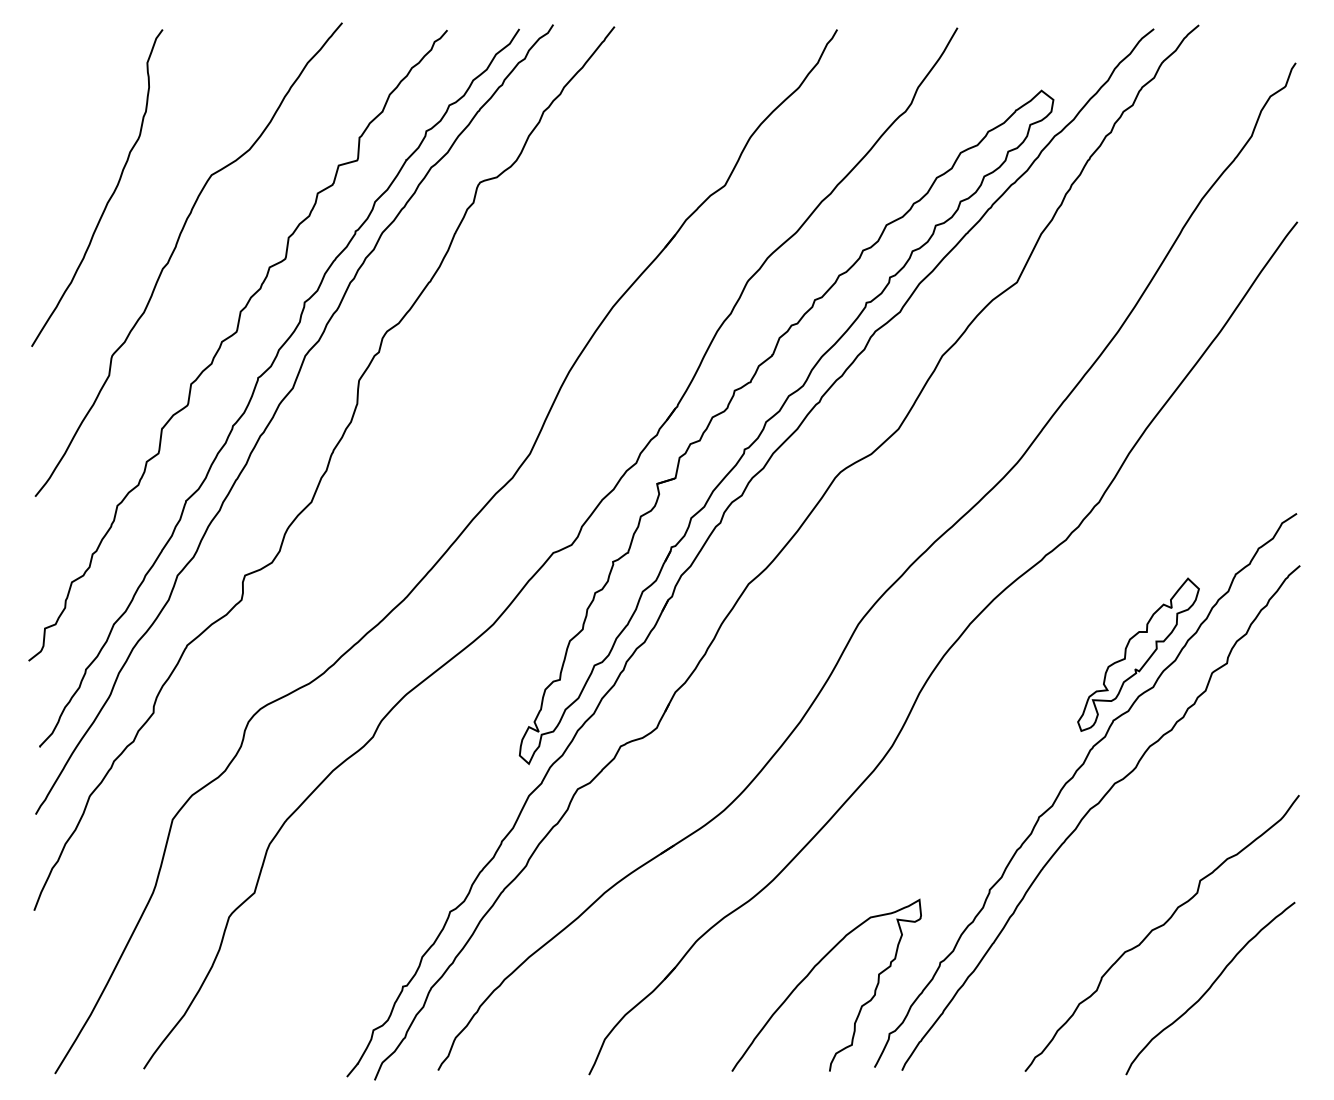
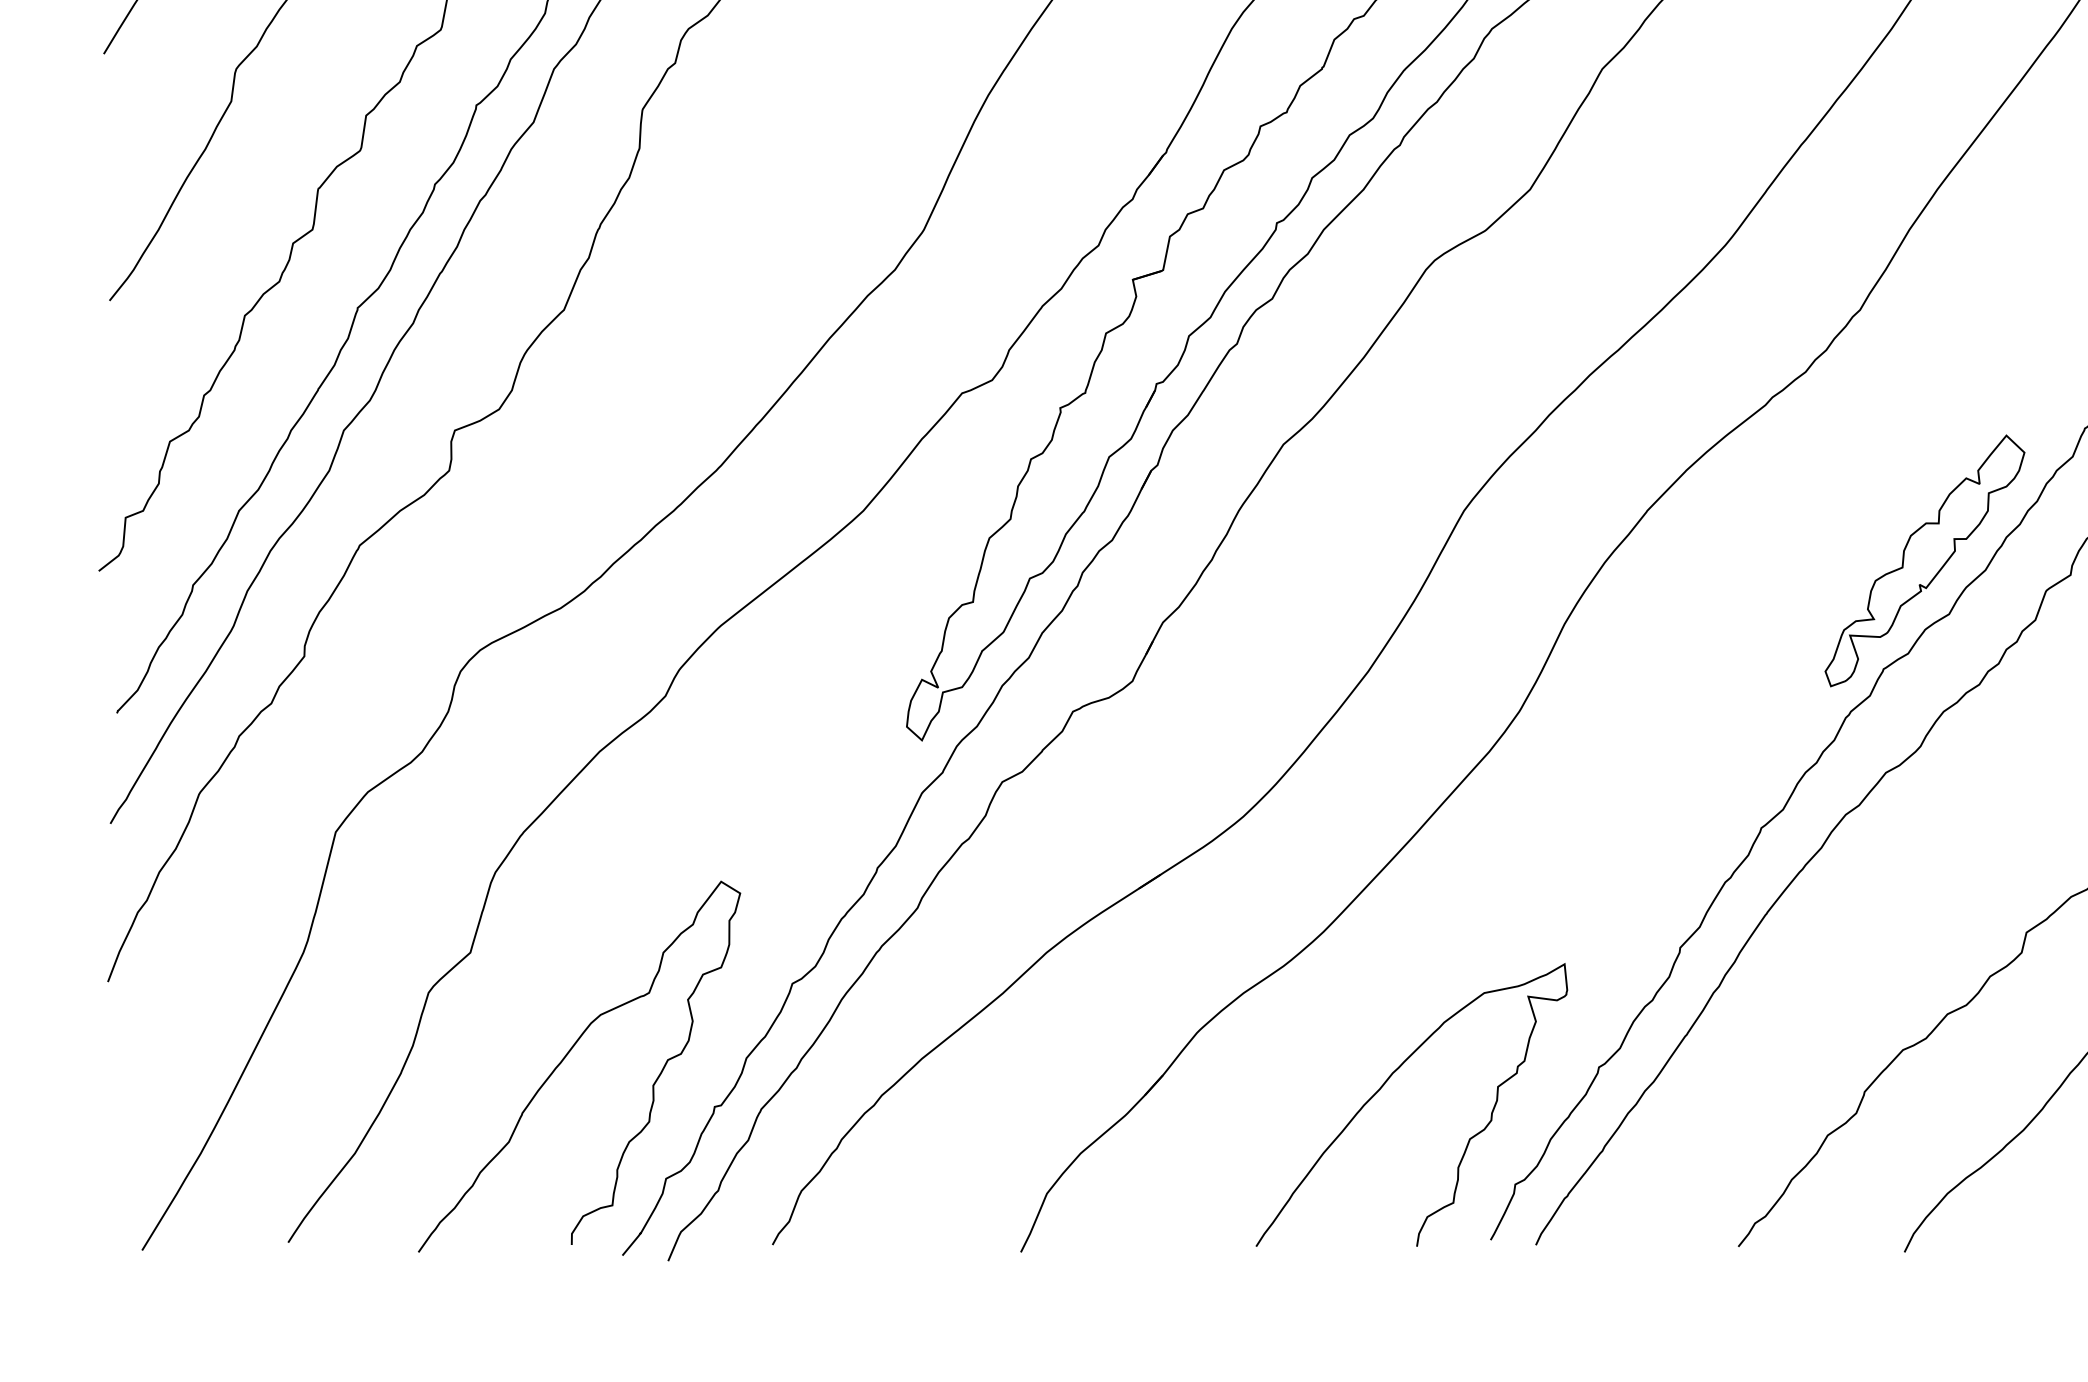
curve: (313, 956) -> (567, 1057), added

